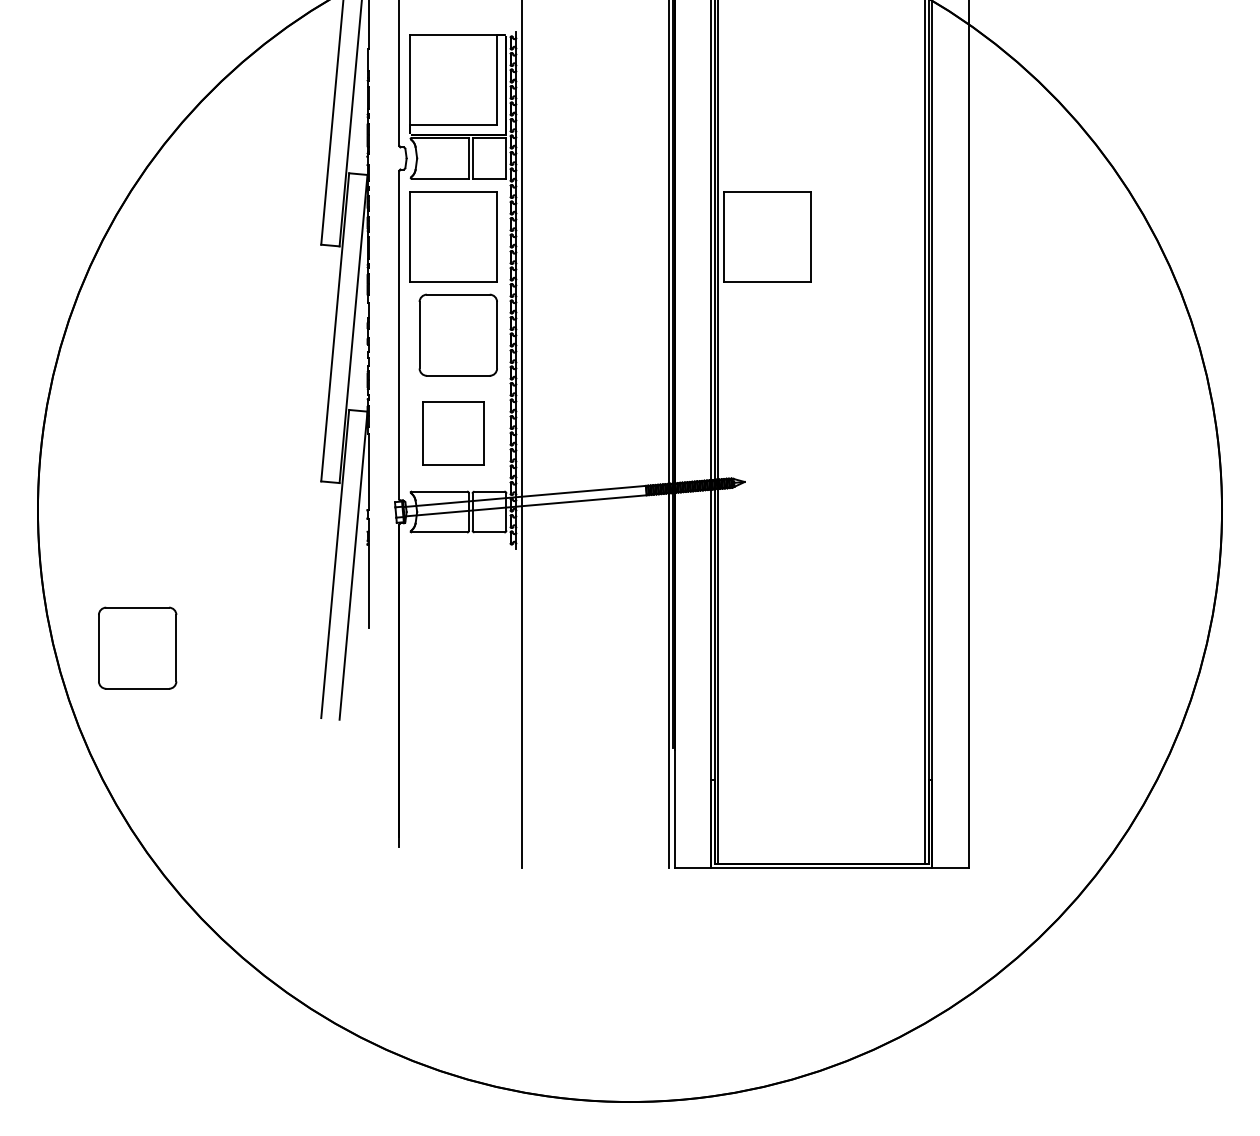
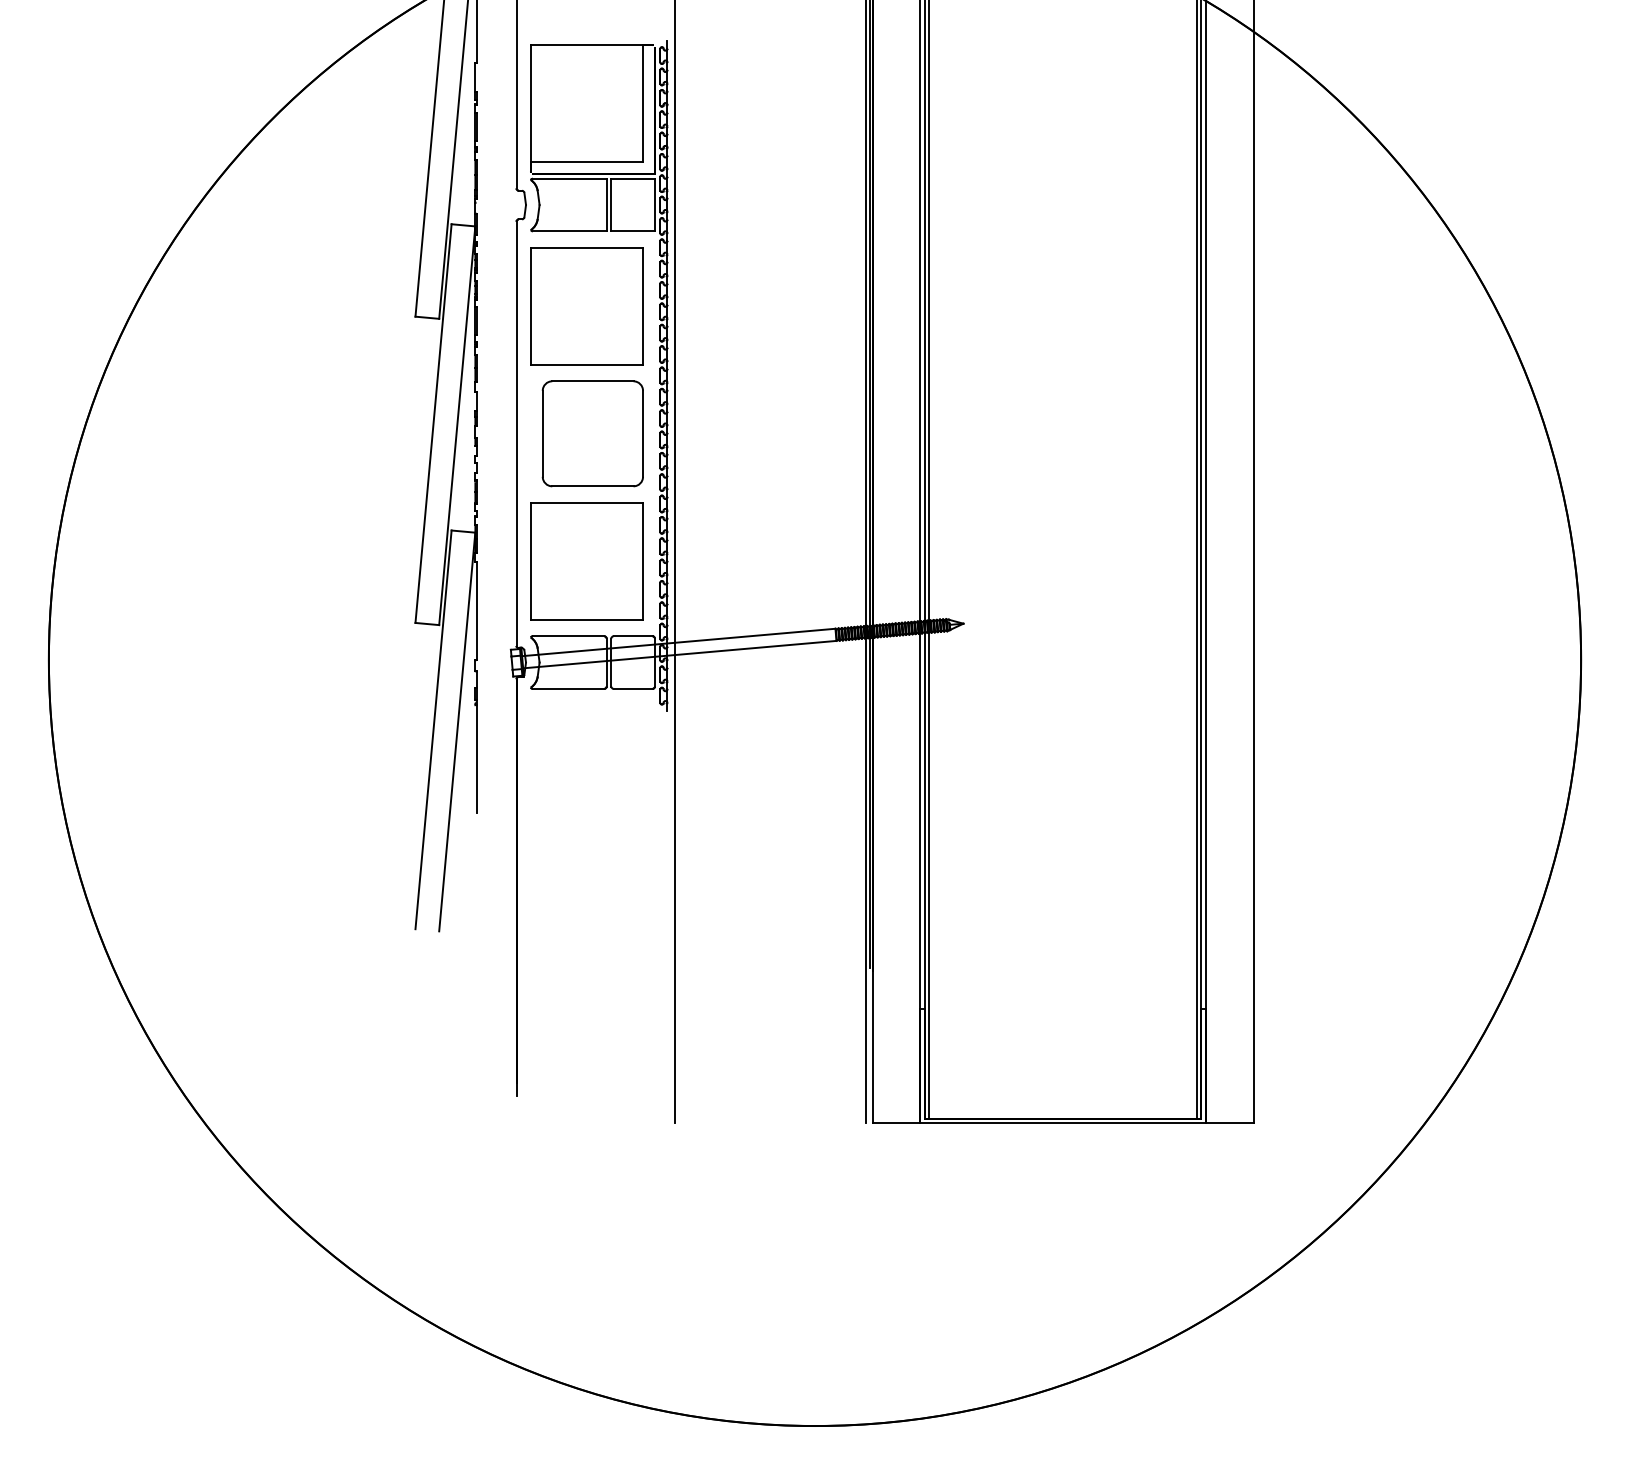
part: (767, 236) -> (992, 306), removed
part: (453, 433) -> (586, 561), size x1.43
part: (137, 647) -> (177, 838), removed

